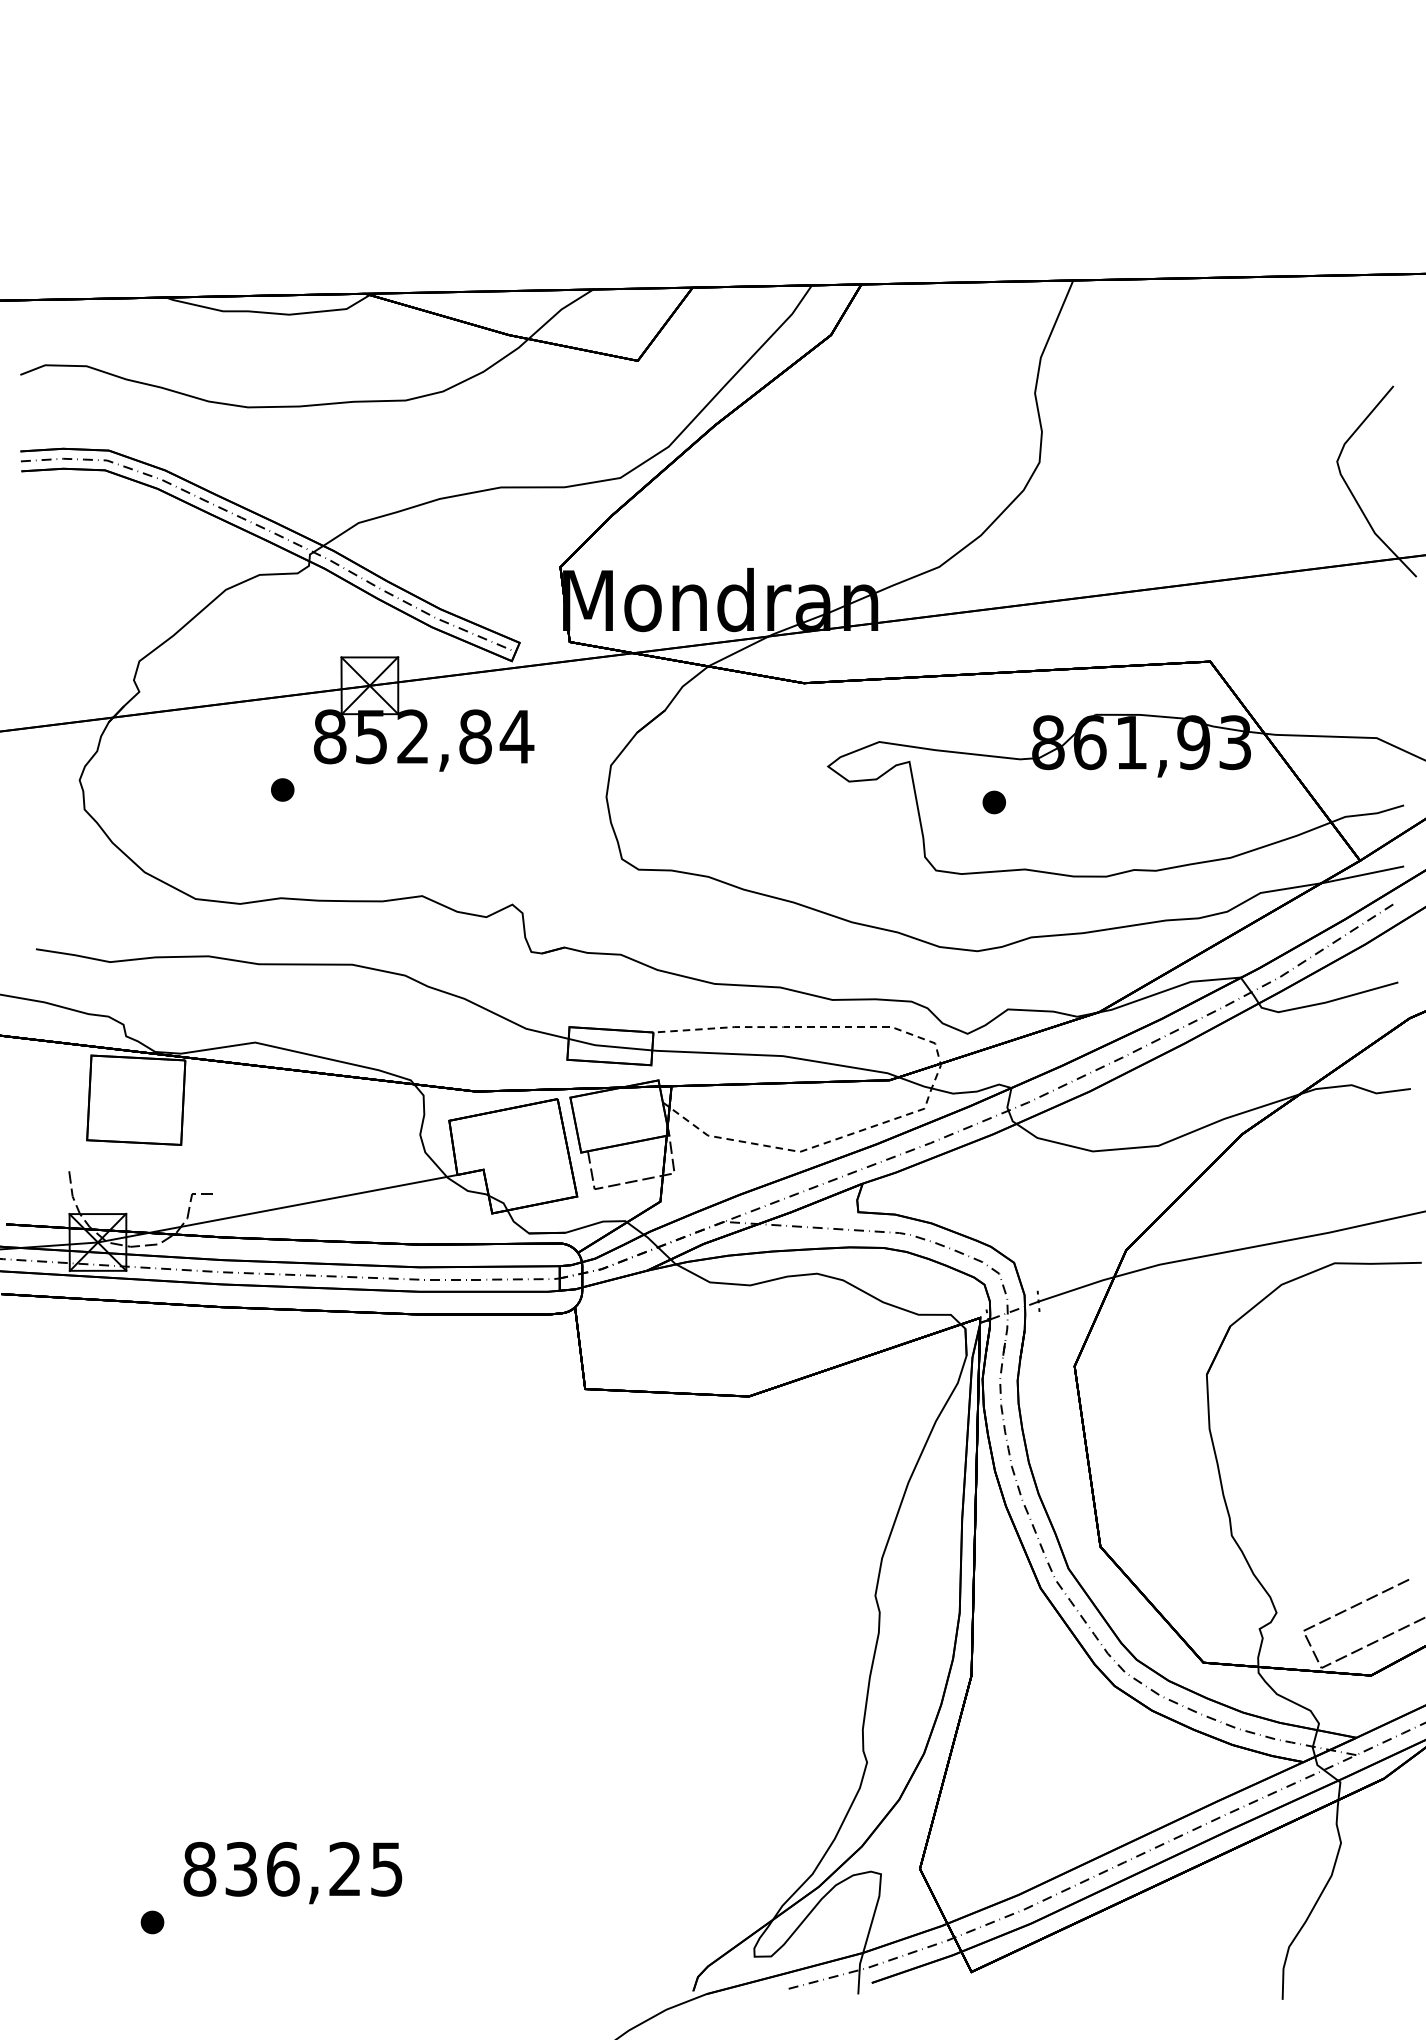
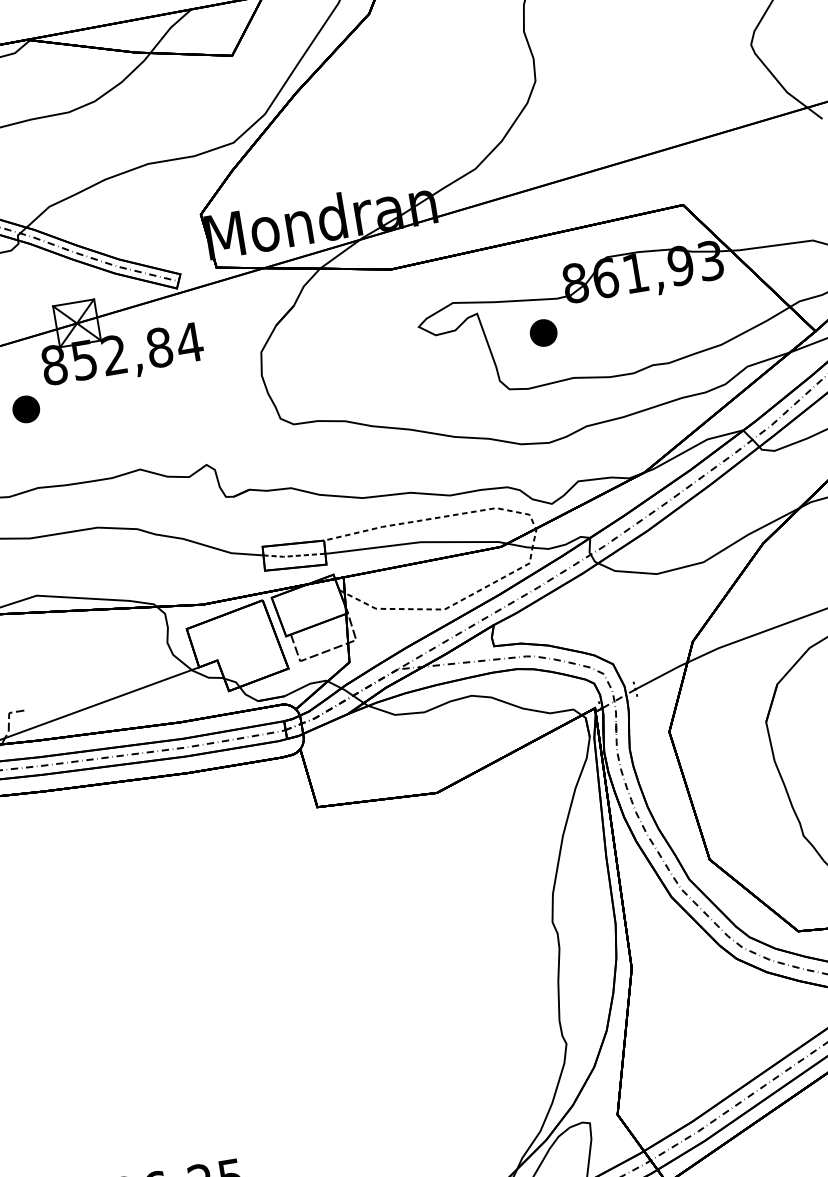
part: (282, 789) -> (26, 409), size x1.6
part: (993, 802) -> (542, 333), size x1.6
line: (609, 1046) -> (293, 556), solid -> dashed

